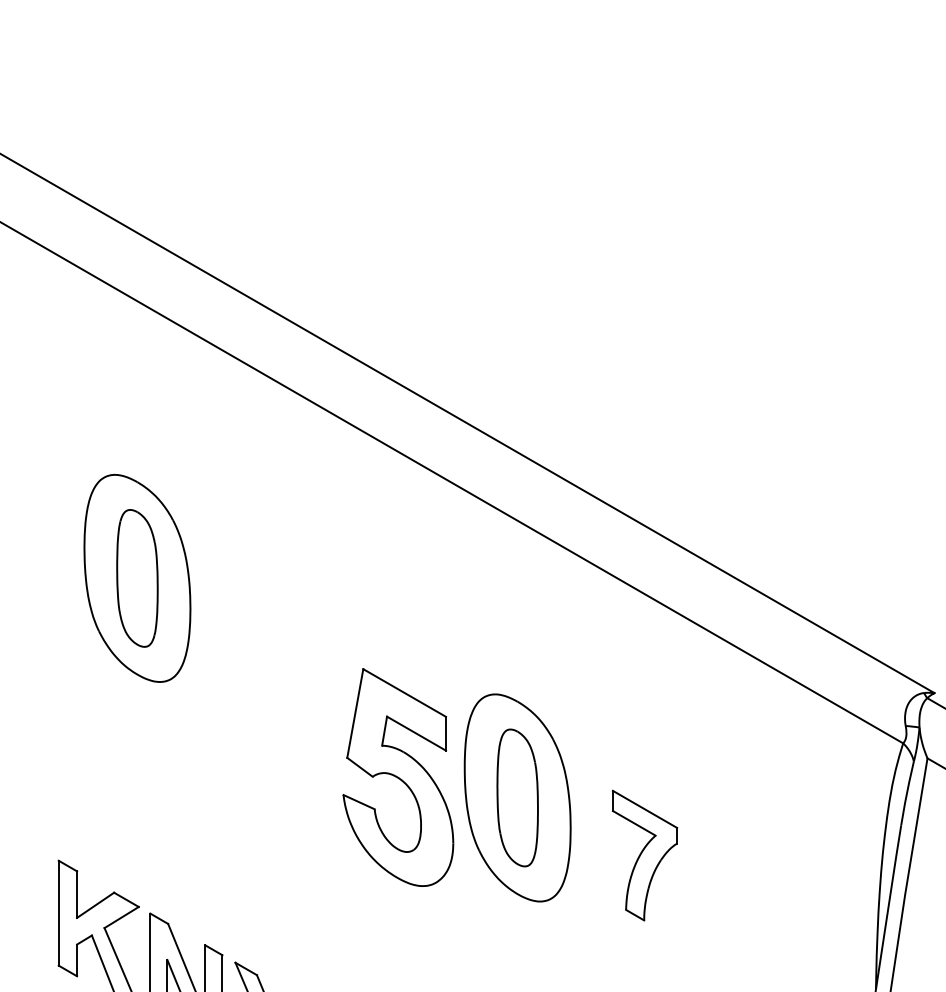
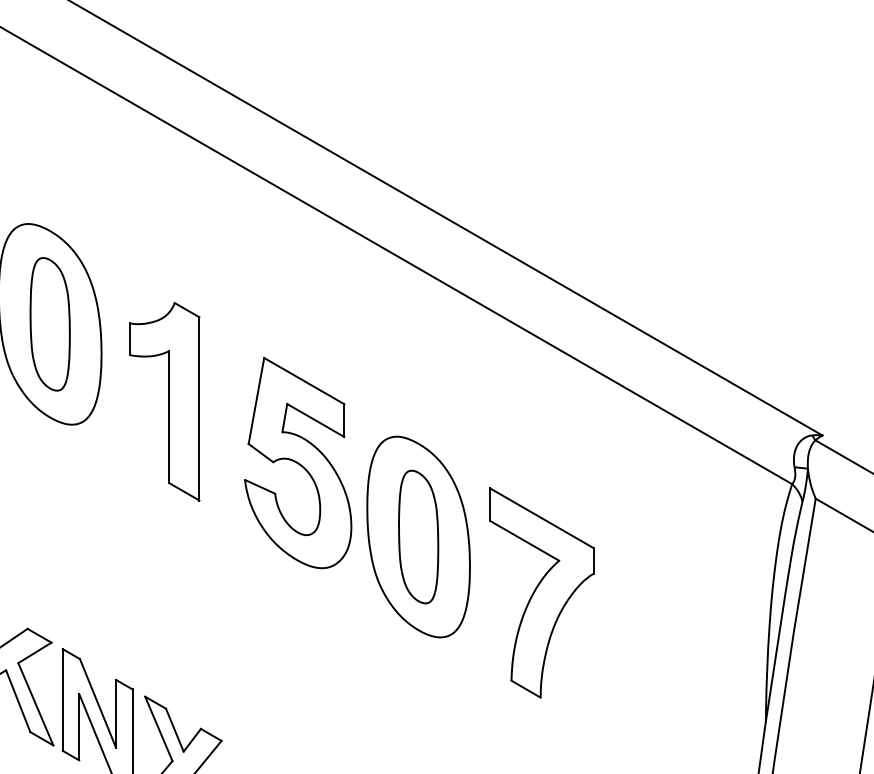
part: (255, 658) -> (164, 401), added
part: (398, 777) -> (298, 462), moved
part: (644, 855) -> (541, 592), size x1.67

